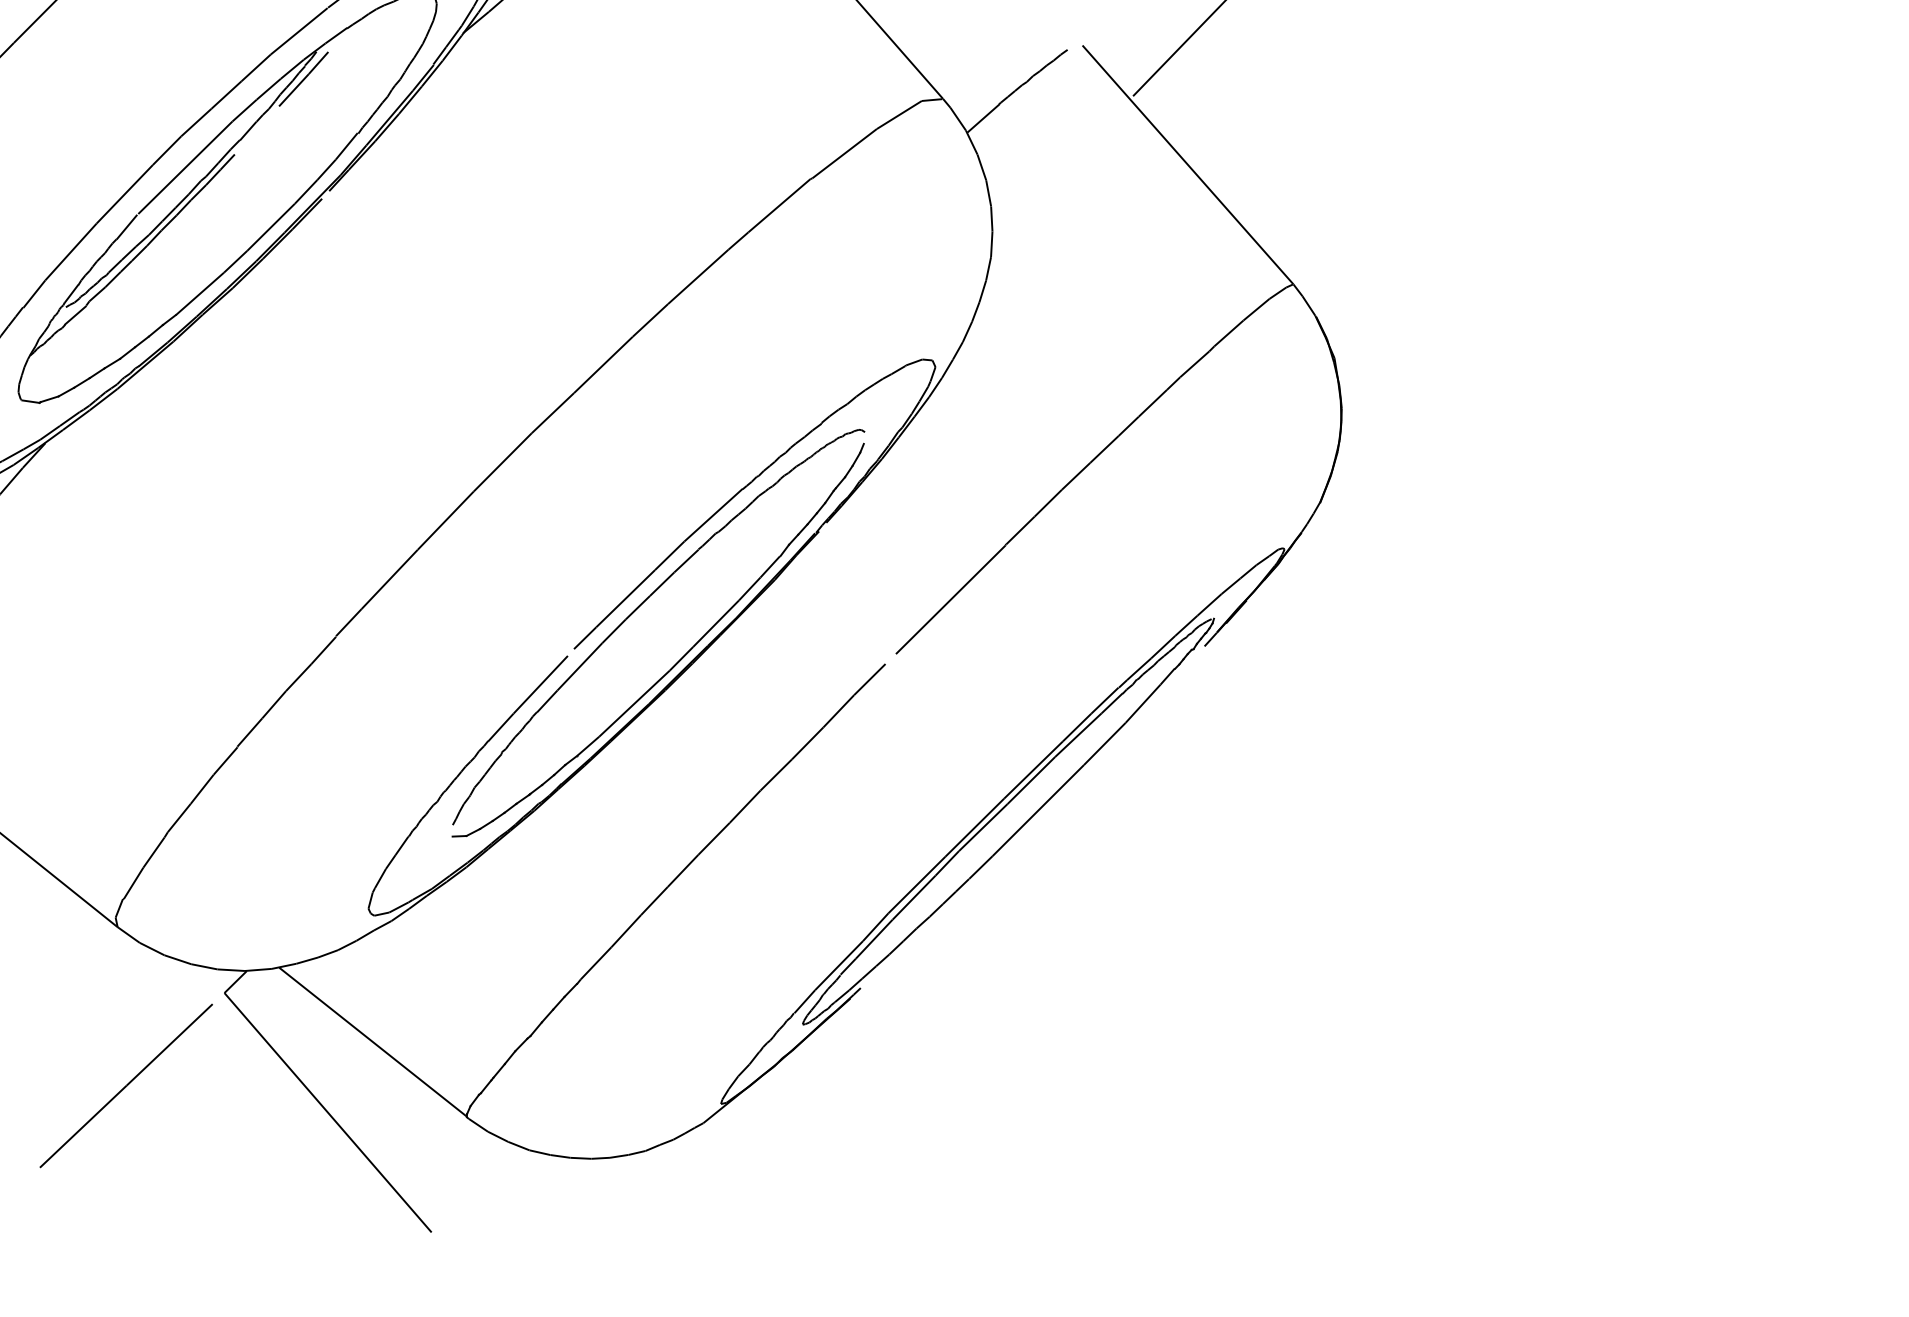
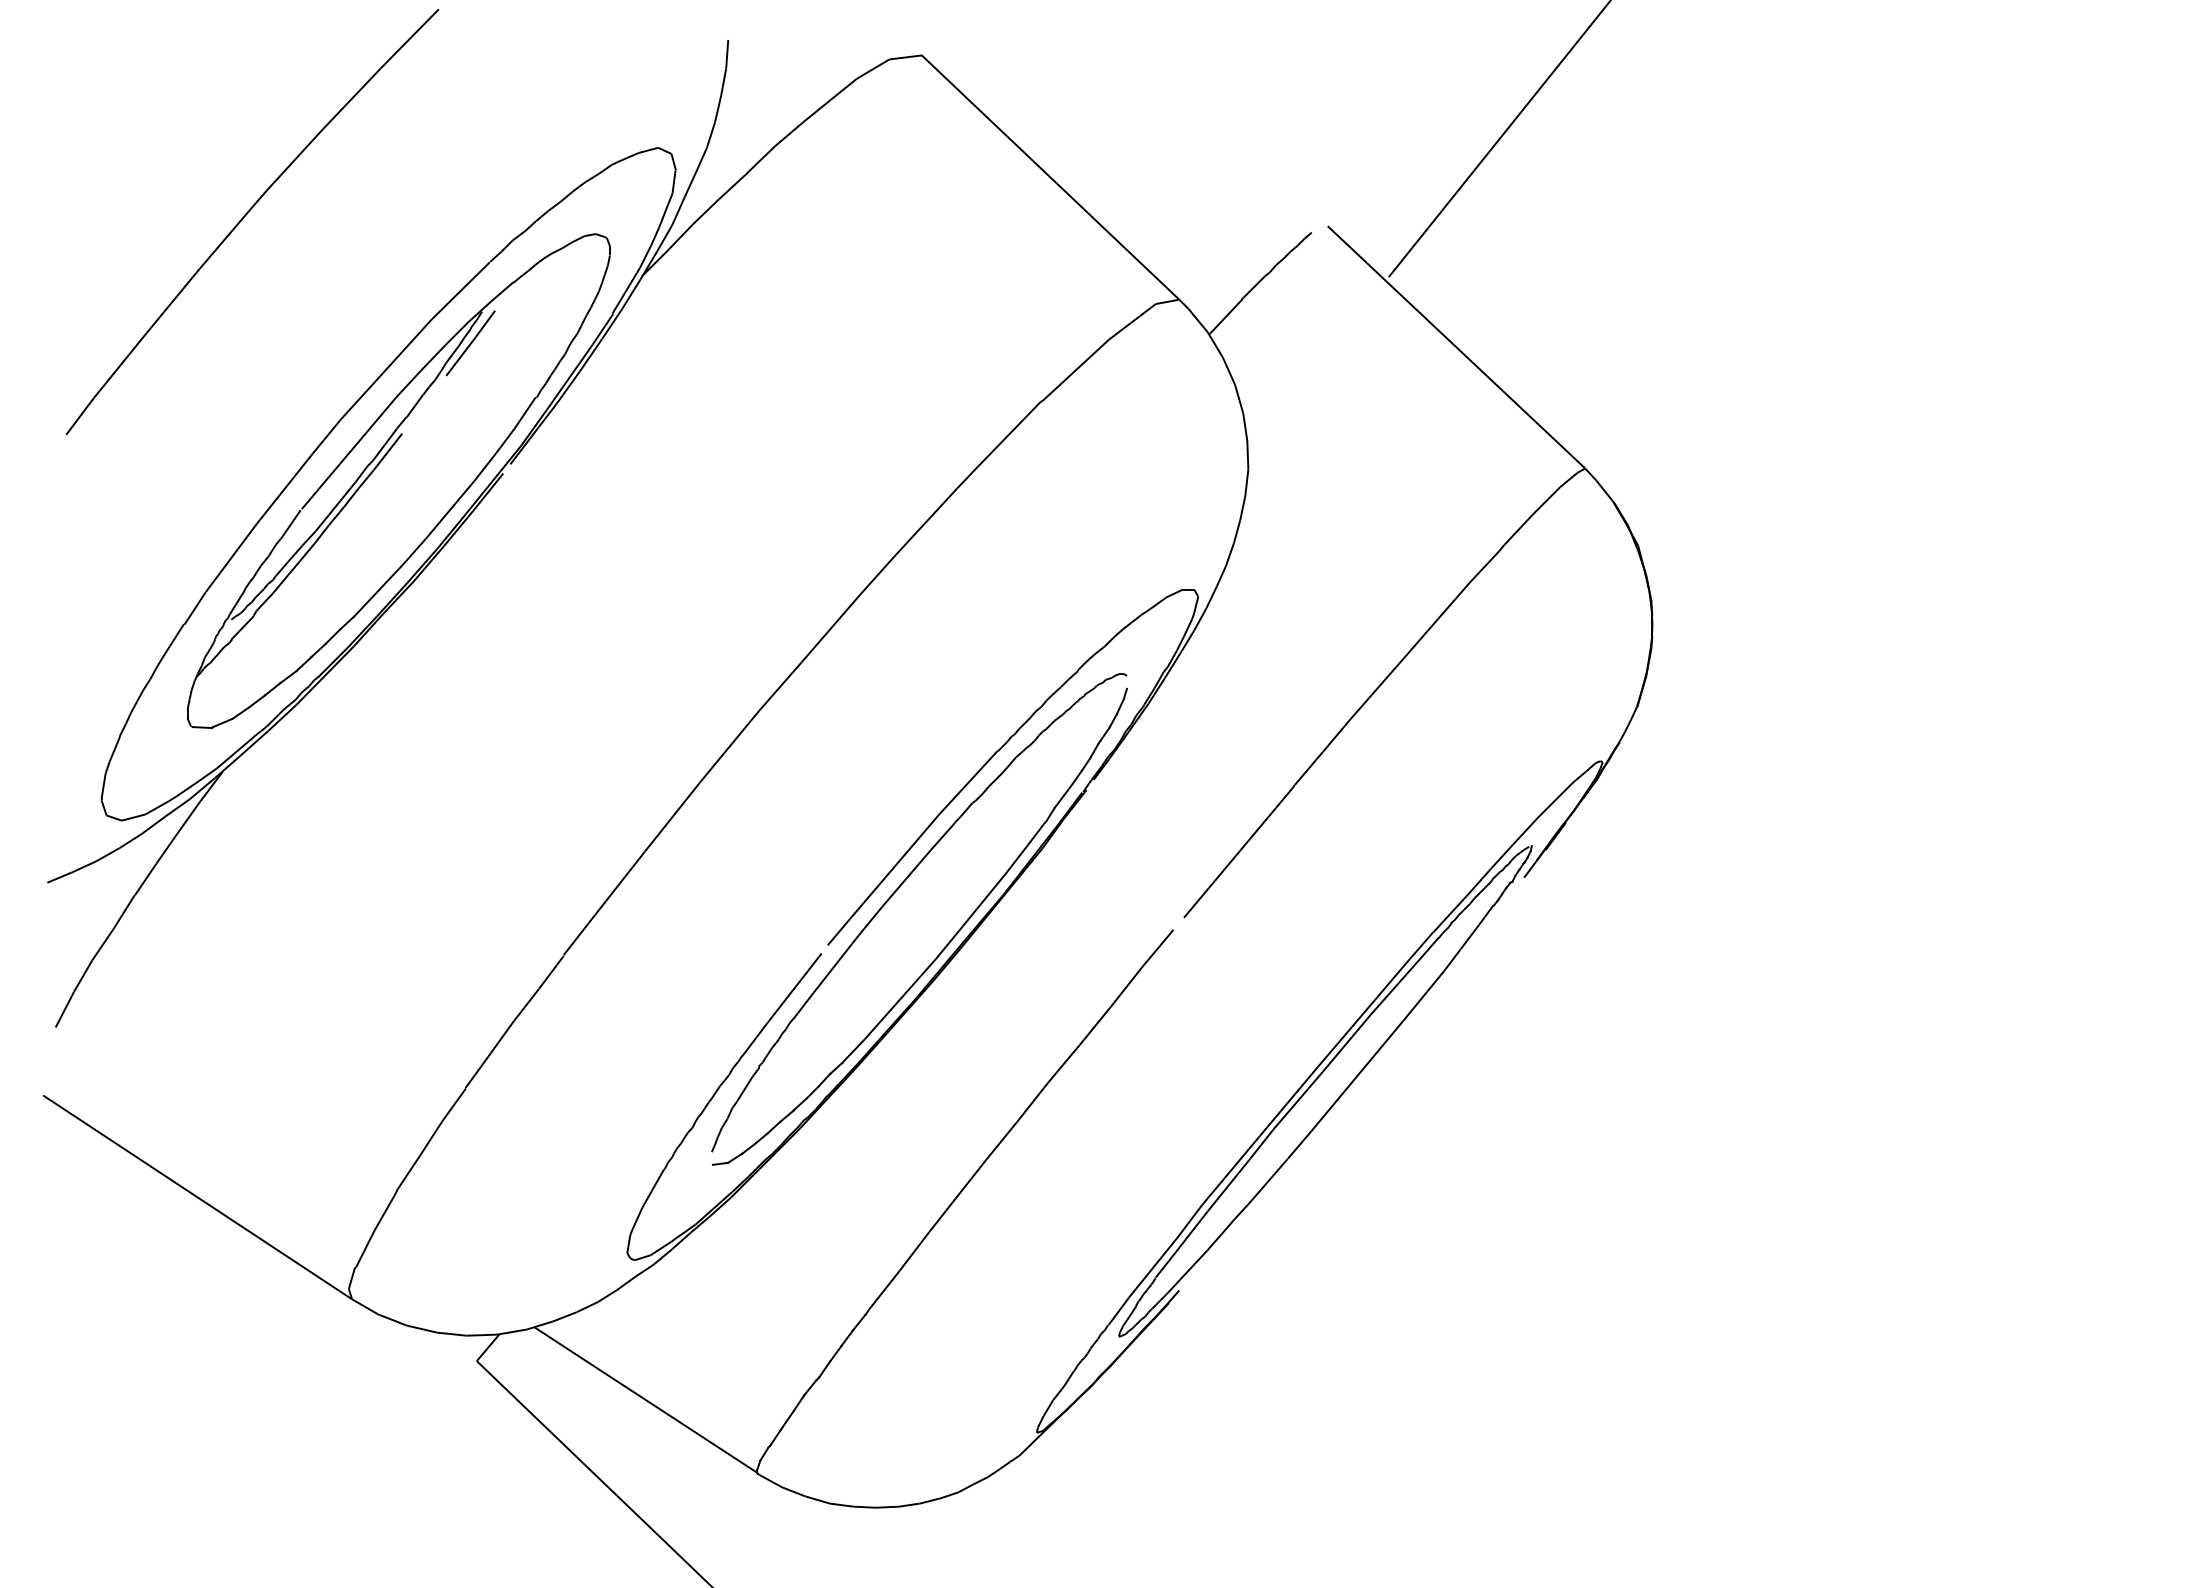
line: (126, 1085) -> (377, 1473), removed

